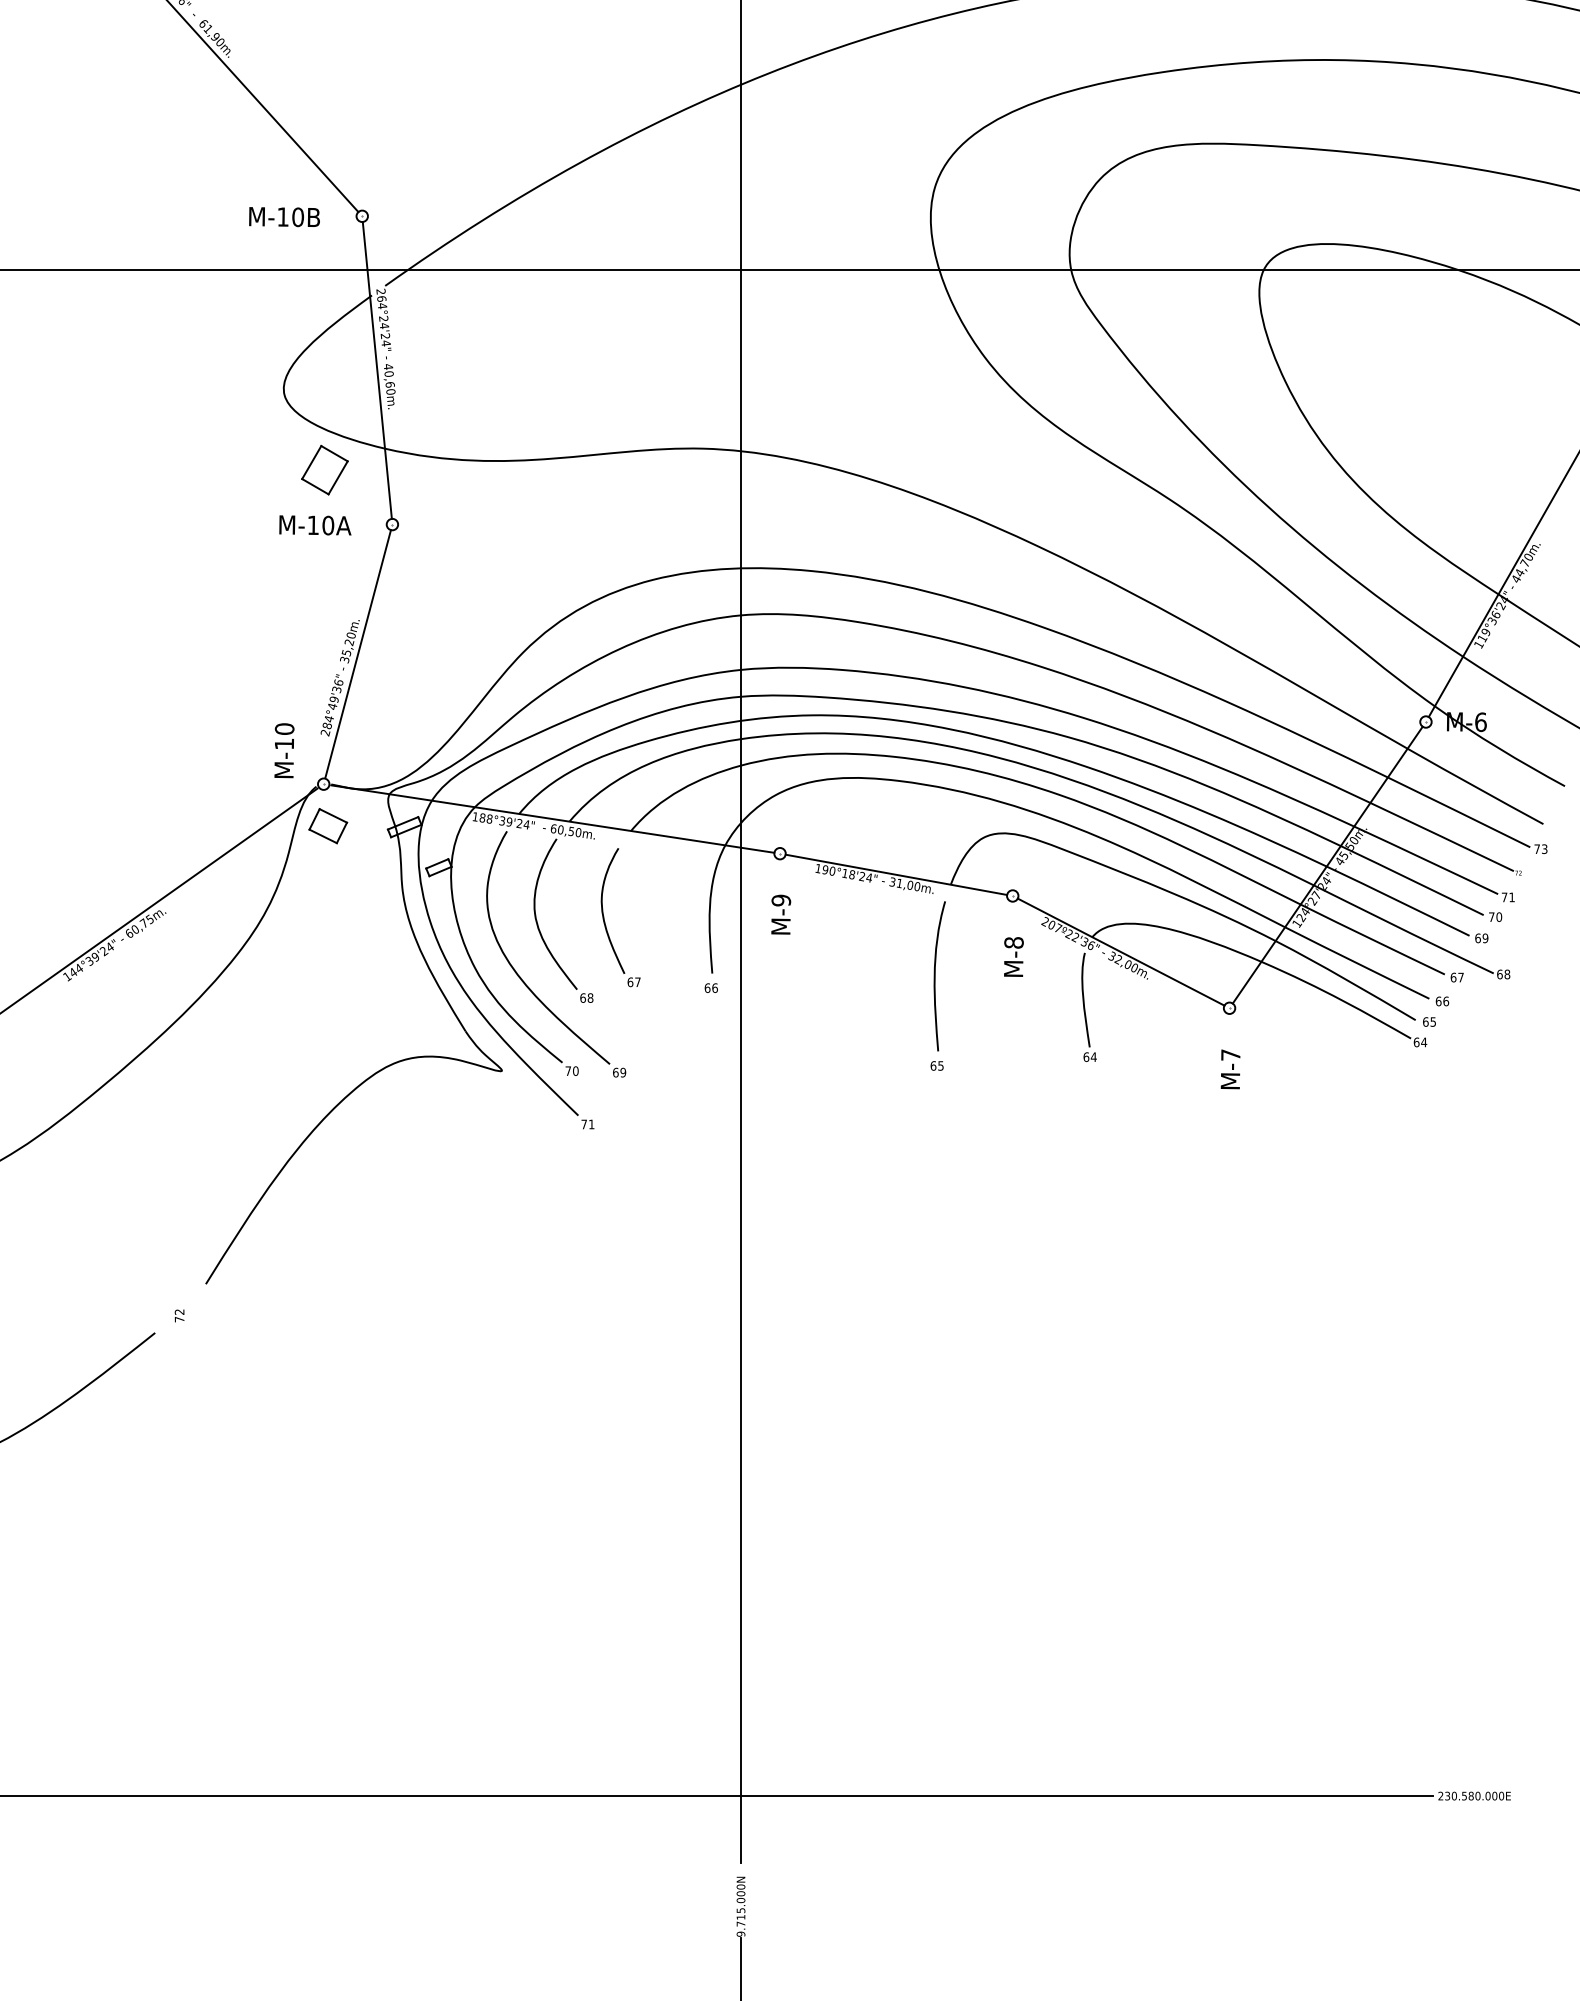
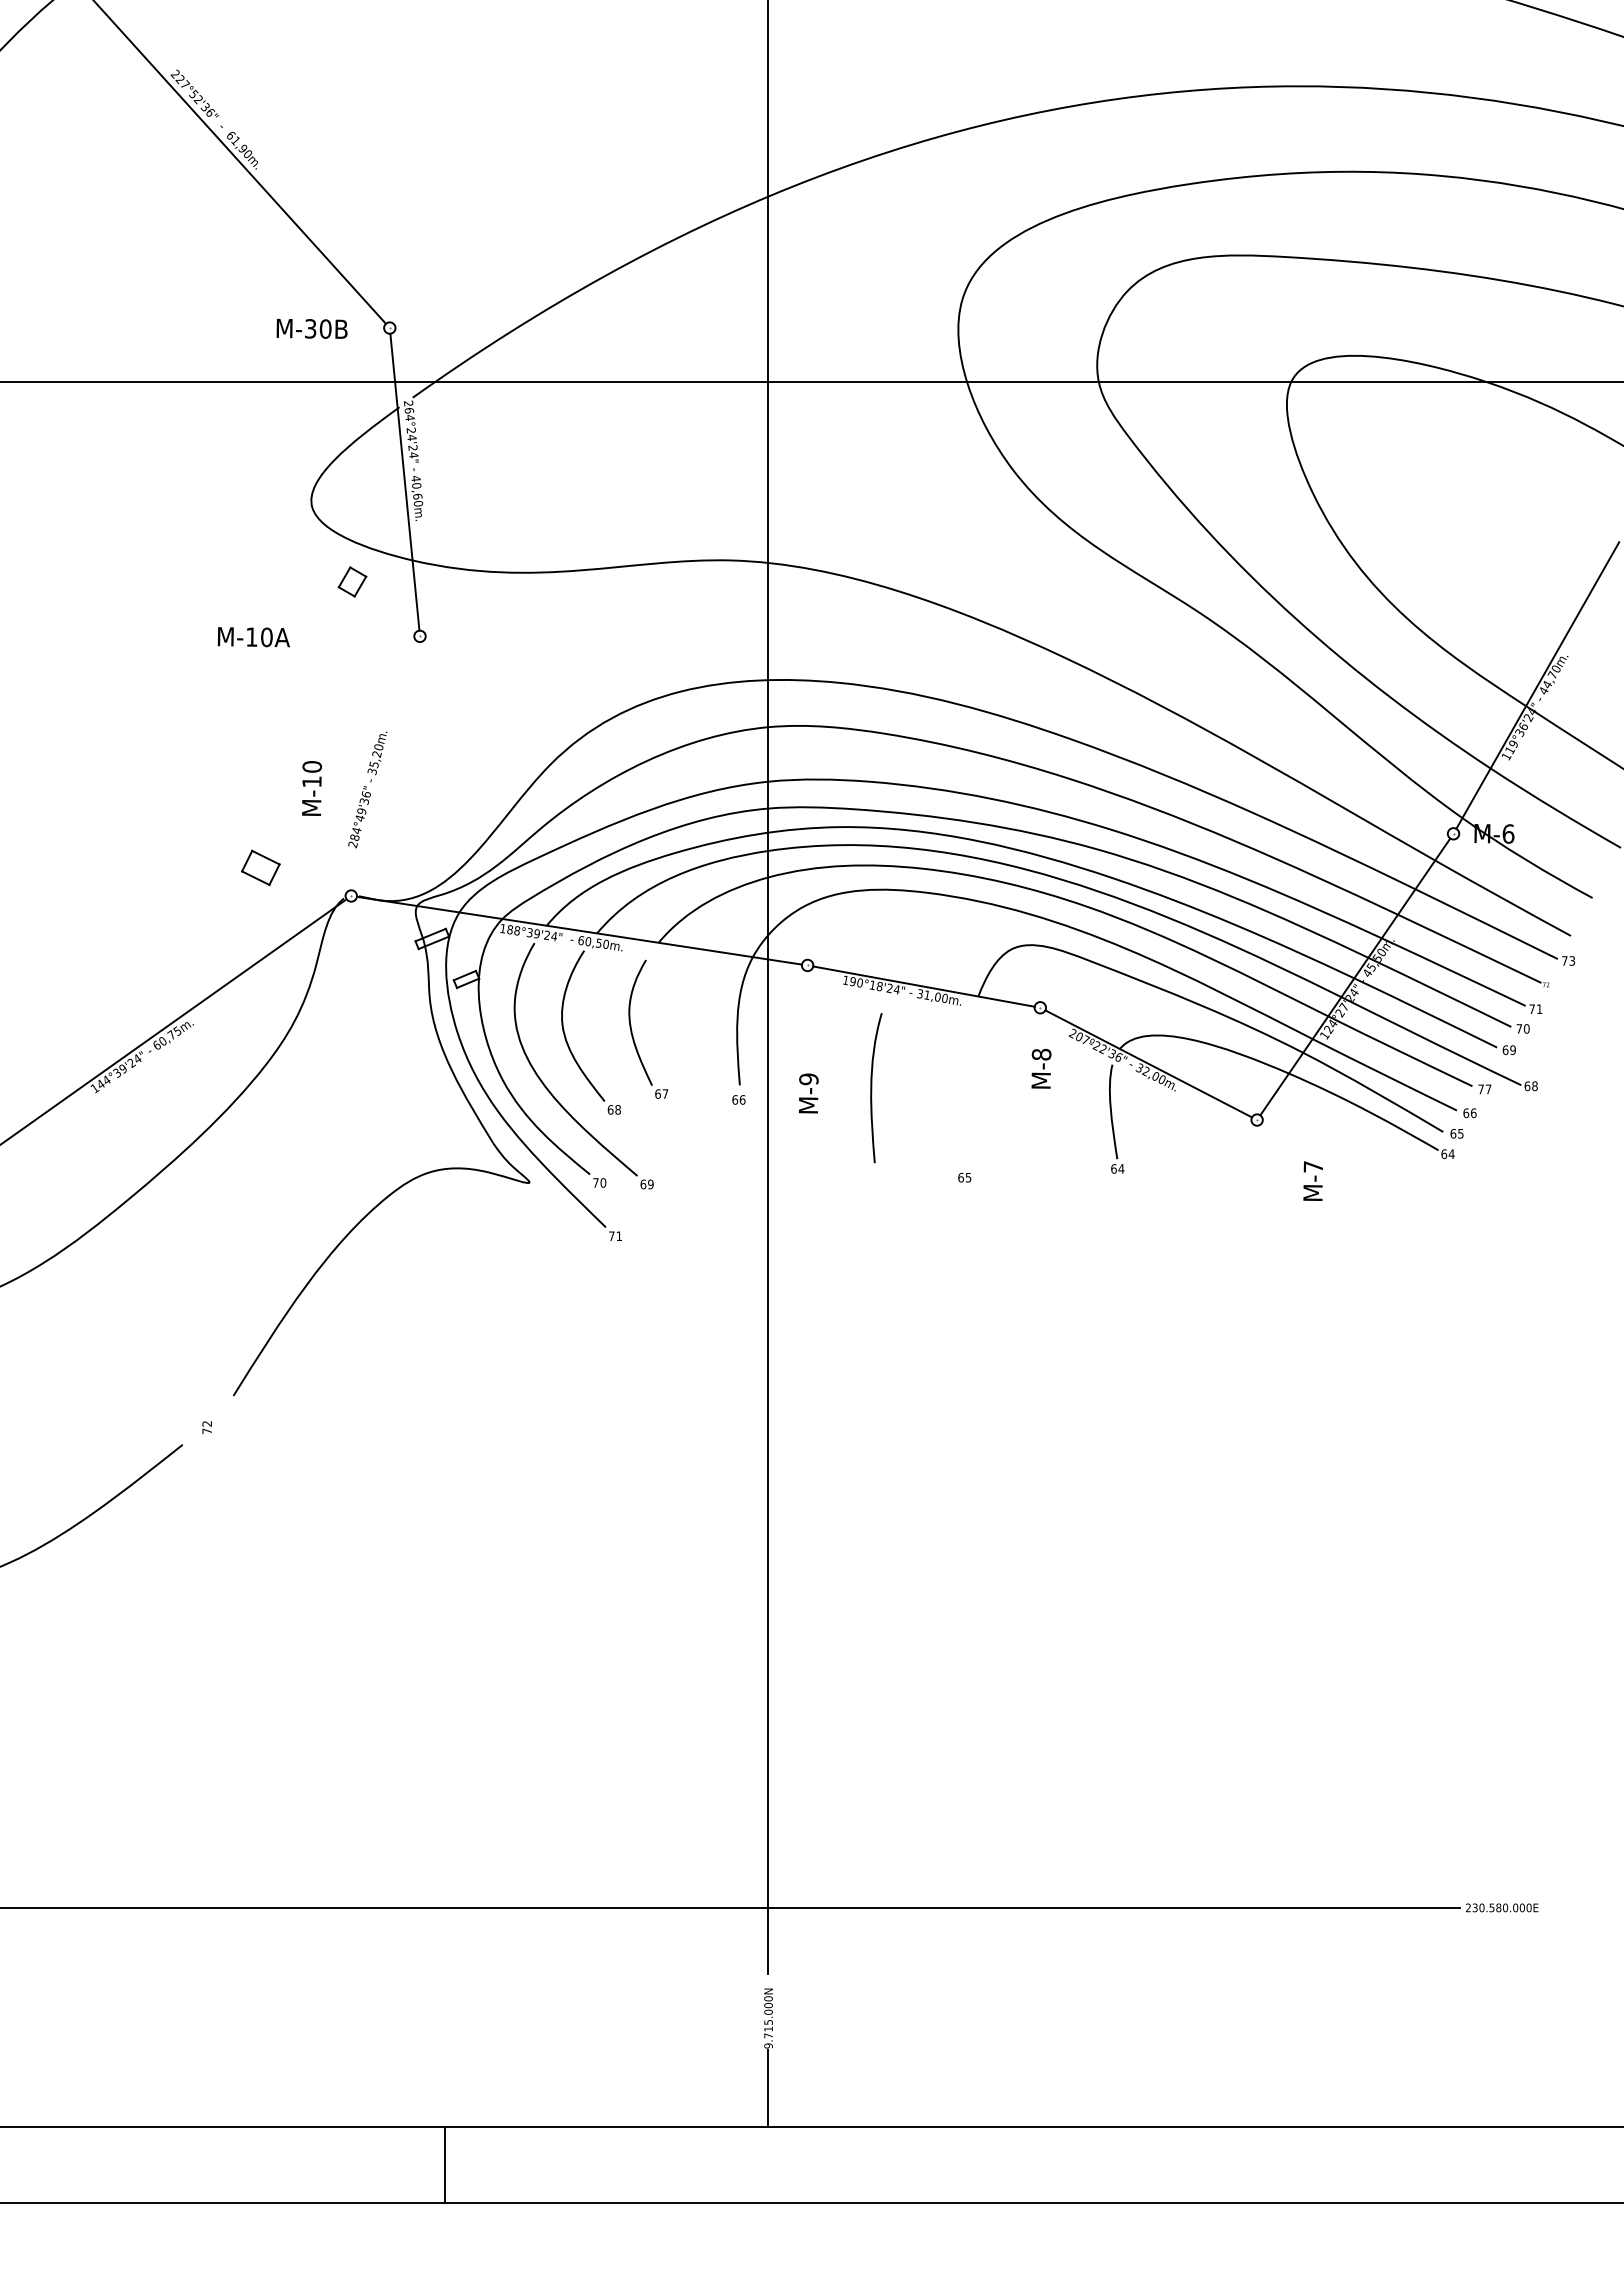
text: (282, 216) -> (310, 328), M-10B -> M-30B
part: (324, 469) -> (352, 581), size x0.6
text: (314, 525) -> (253, 637), moved
line: (357, 653) -> (385, 765), removed
text: (284, 750) -> (312, 788), moved
part: (327, 825) -> (260, 867), moved
text: (780, 914) -> (808, 1093), moved
curve: (935, 976) -> (872, 1088), moved
text: (1453, 977) -> (1481, 1089), 67 -> 77
text: (1229, 1068) -> (1312, 1180), moved

